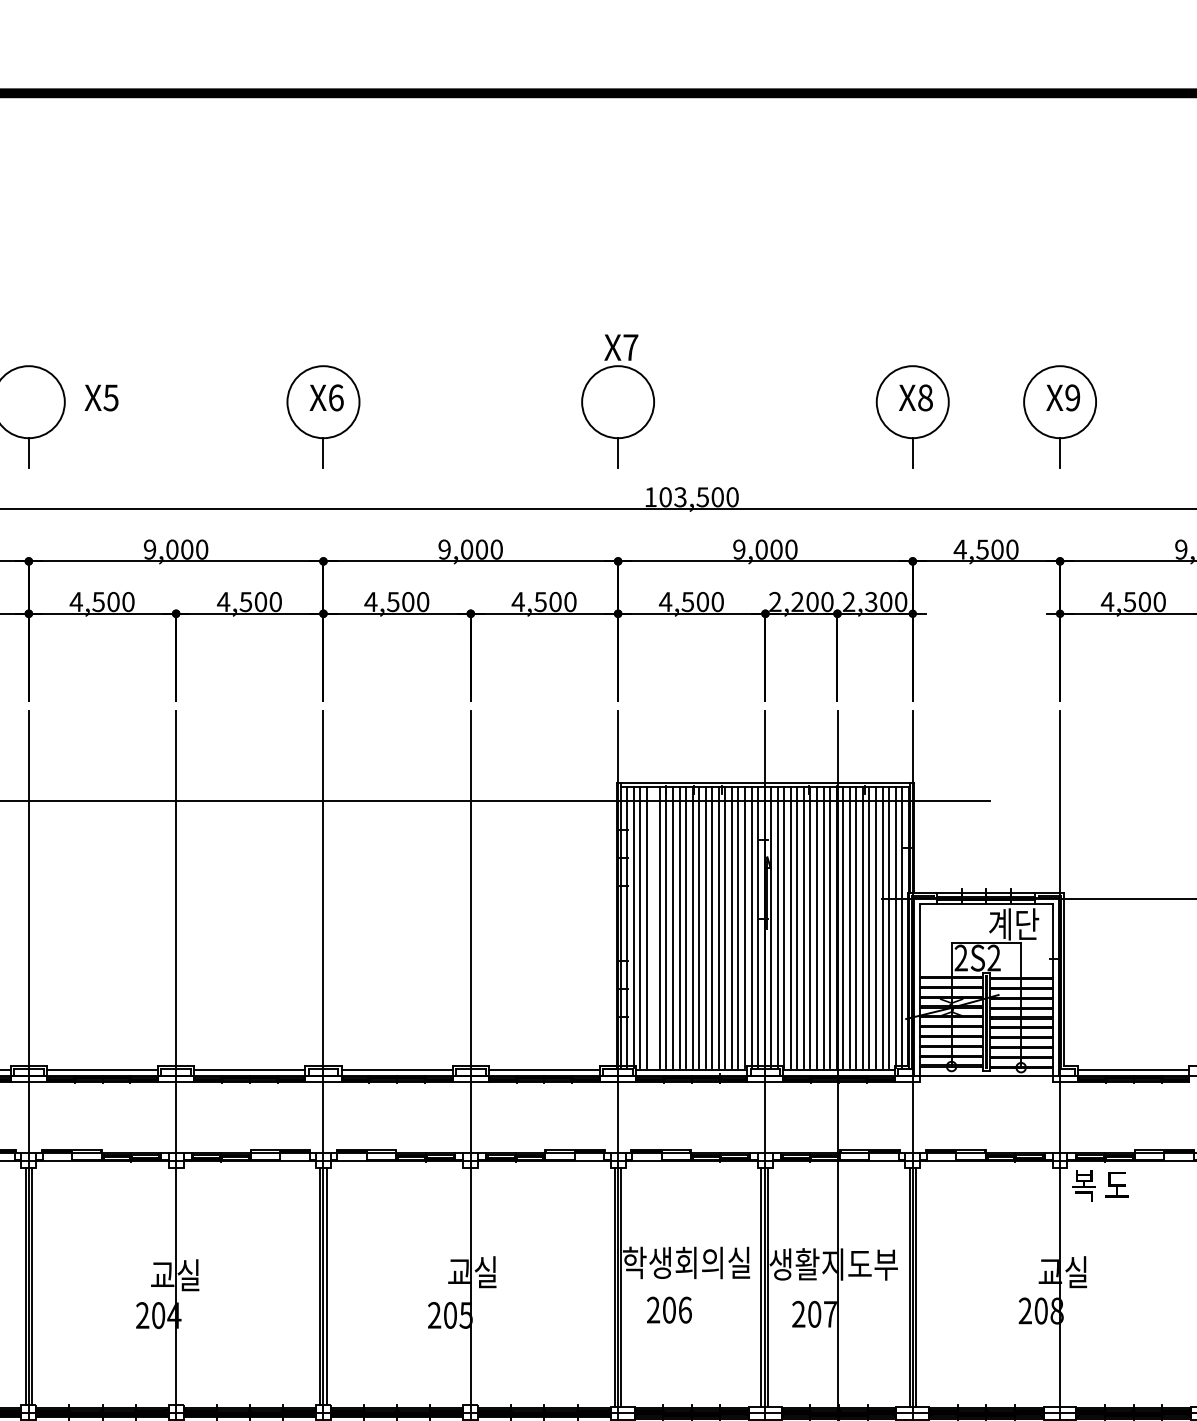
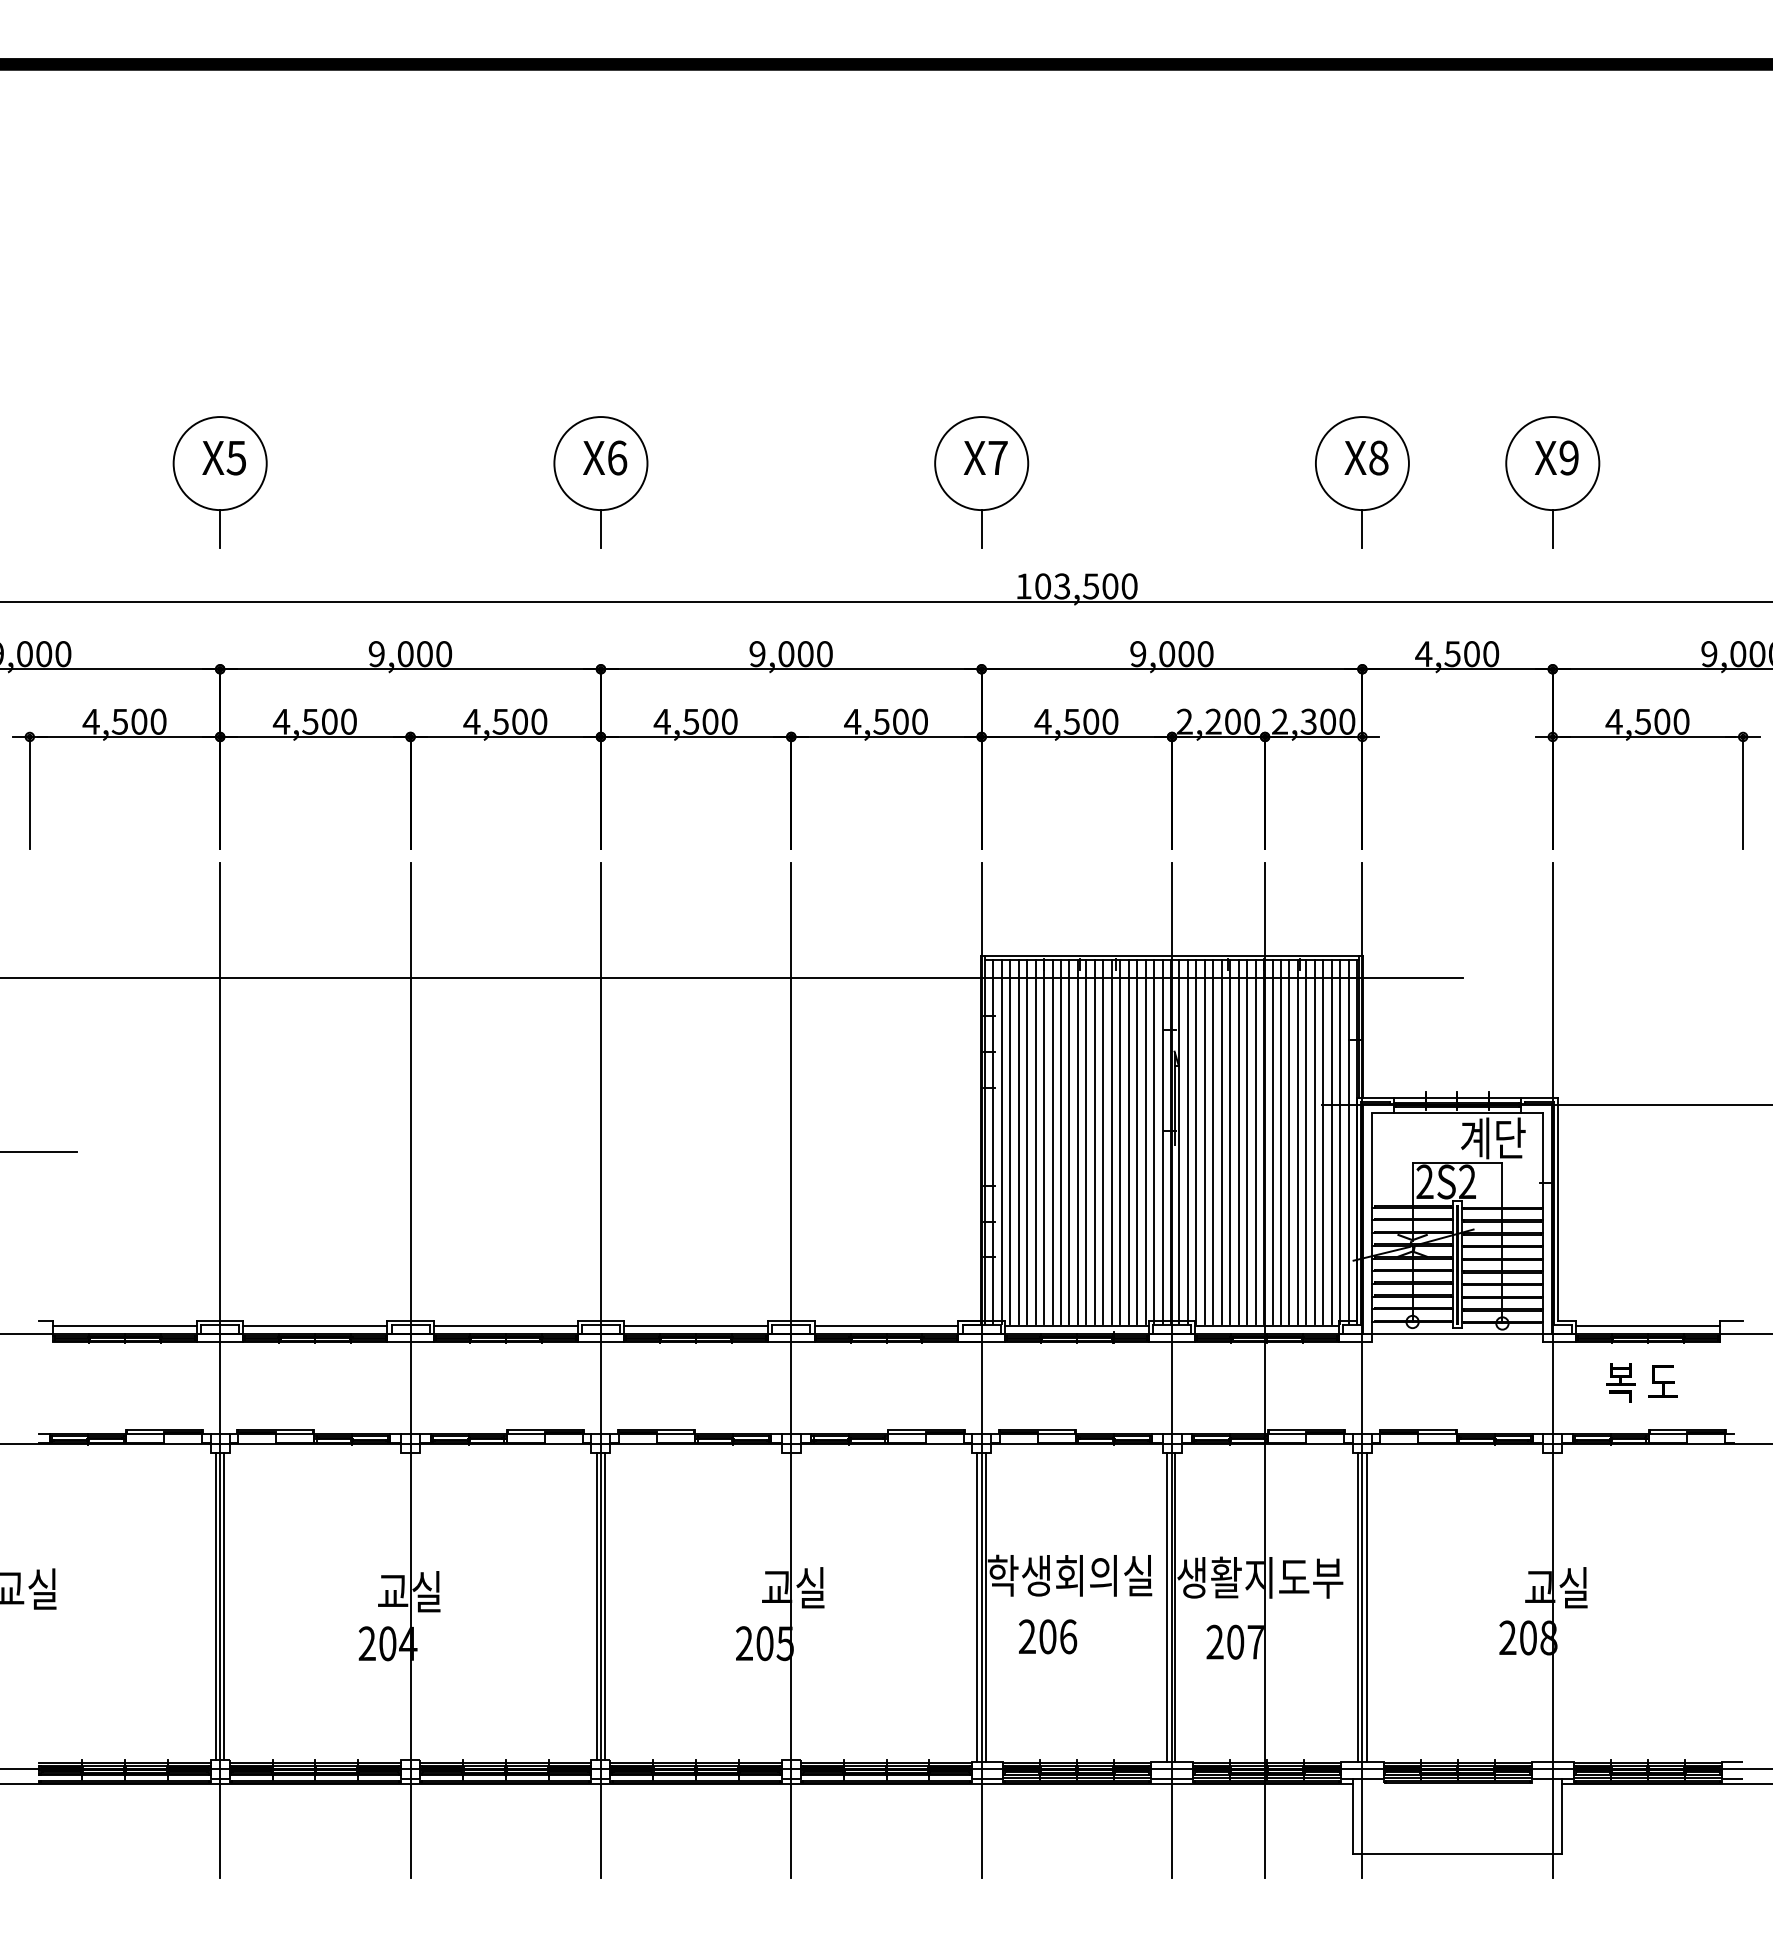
text: (621, 347) -> (985, 457), moved
text: (101, 398) -> (223, 458), moved
line: (653, 927) -> (1027, 1142), added
text: (1100, 1185) -> (1641, 1382), moved

